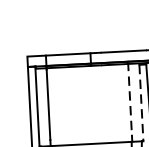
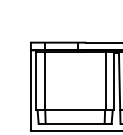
line: (129, 98) -> (105, 77), dashed -> solid
line: (140, 104) -> (113, 82), dashed -> solid

